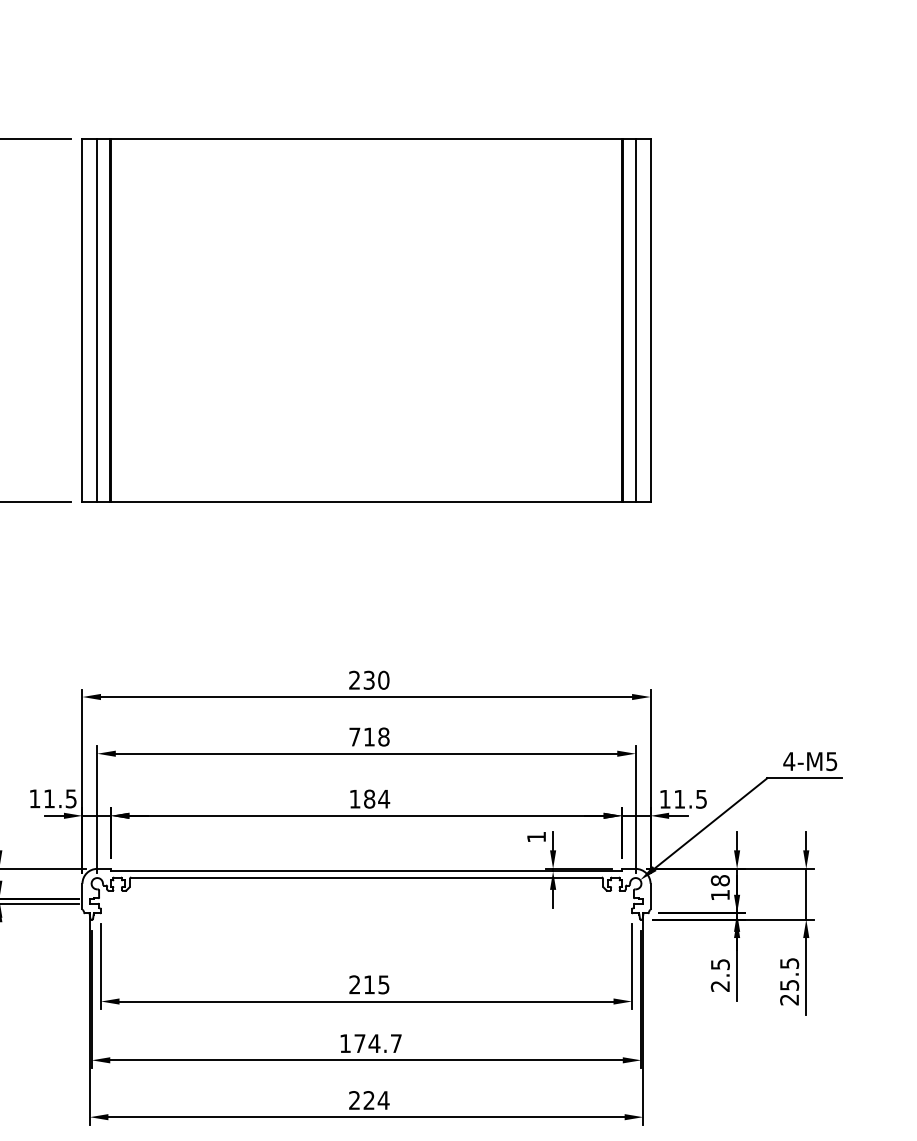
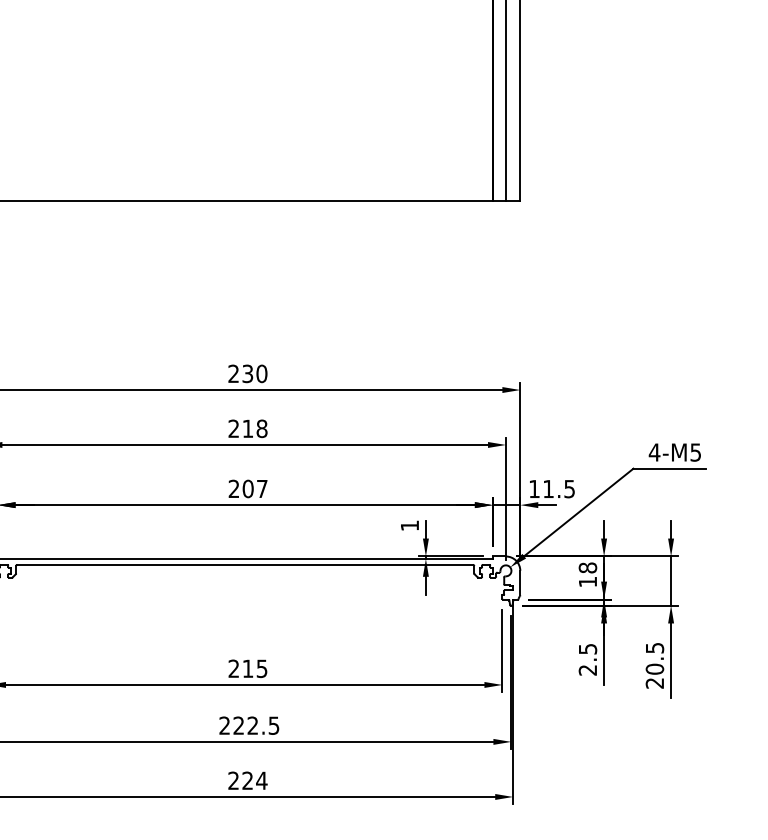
text: (354, 736) -> (233, 428), 718 -> 218
text: (369, 798) -> (248, 488), 184 -> 207
text: (789, 984) -> (654, 668), 25.5 -> 20.5
text: (370, 1043) -> (249, 725), 174.7 -> 222.5

